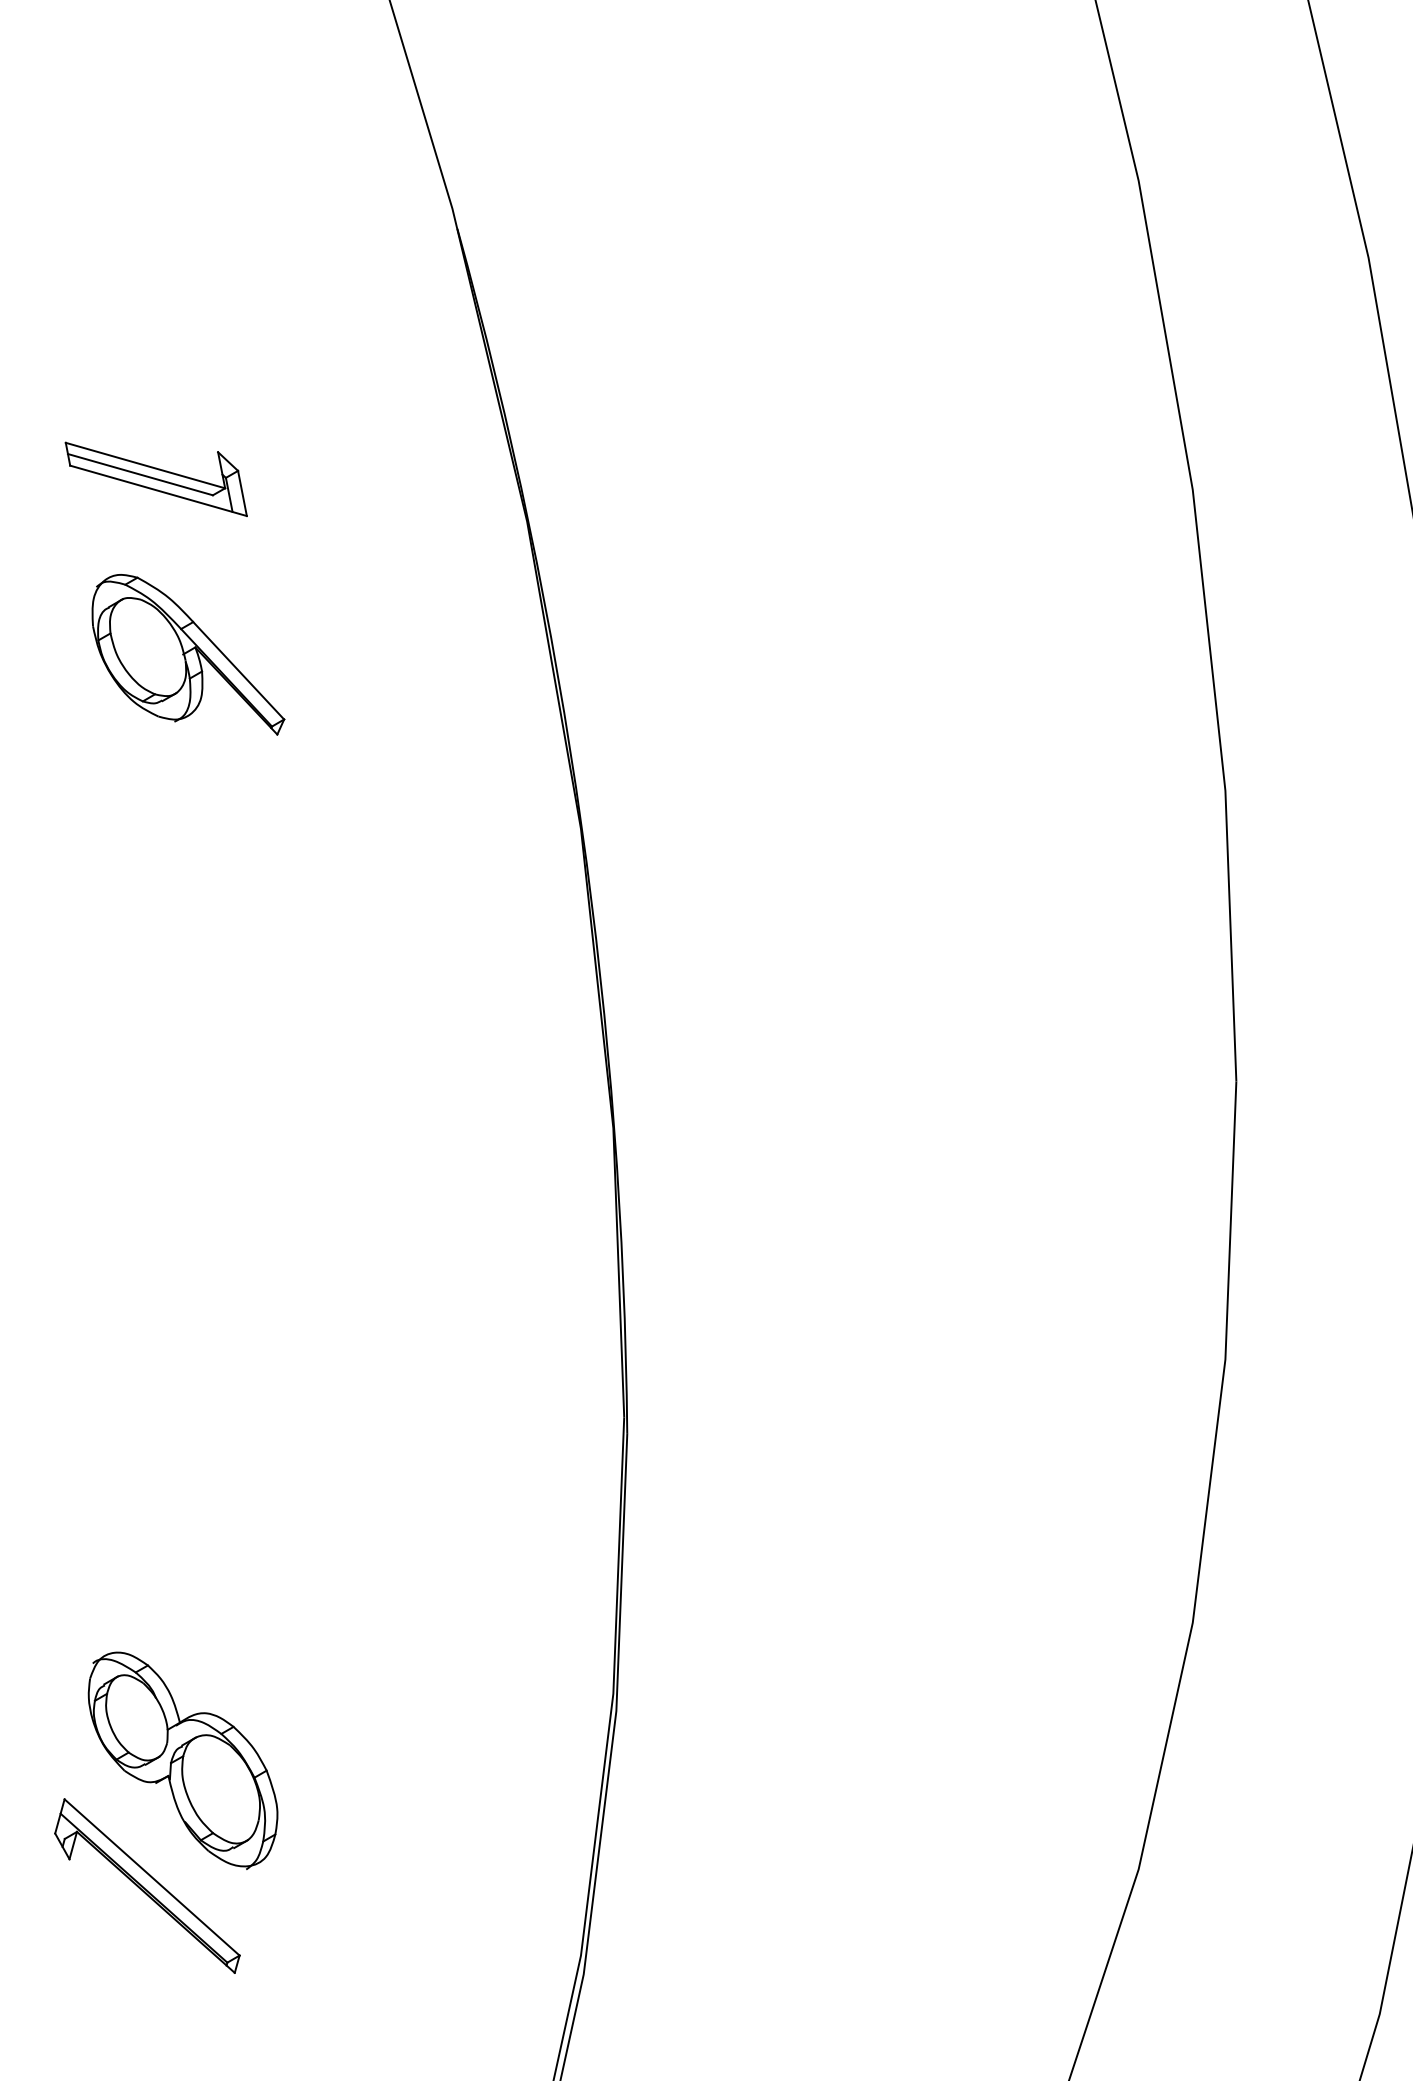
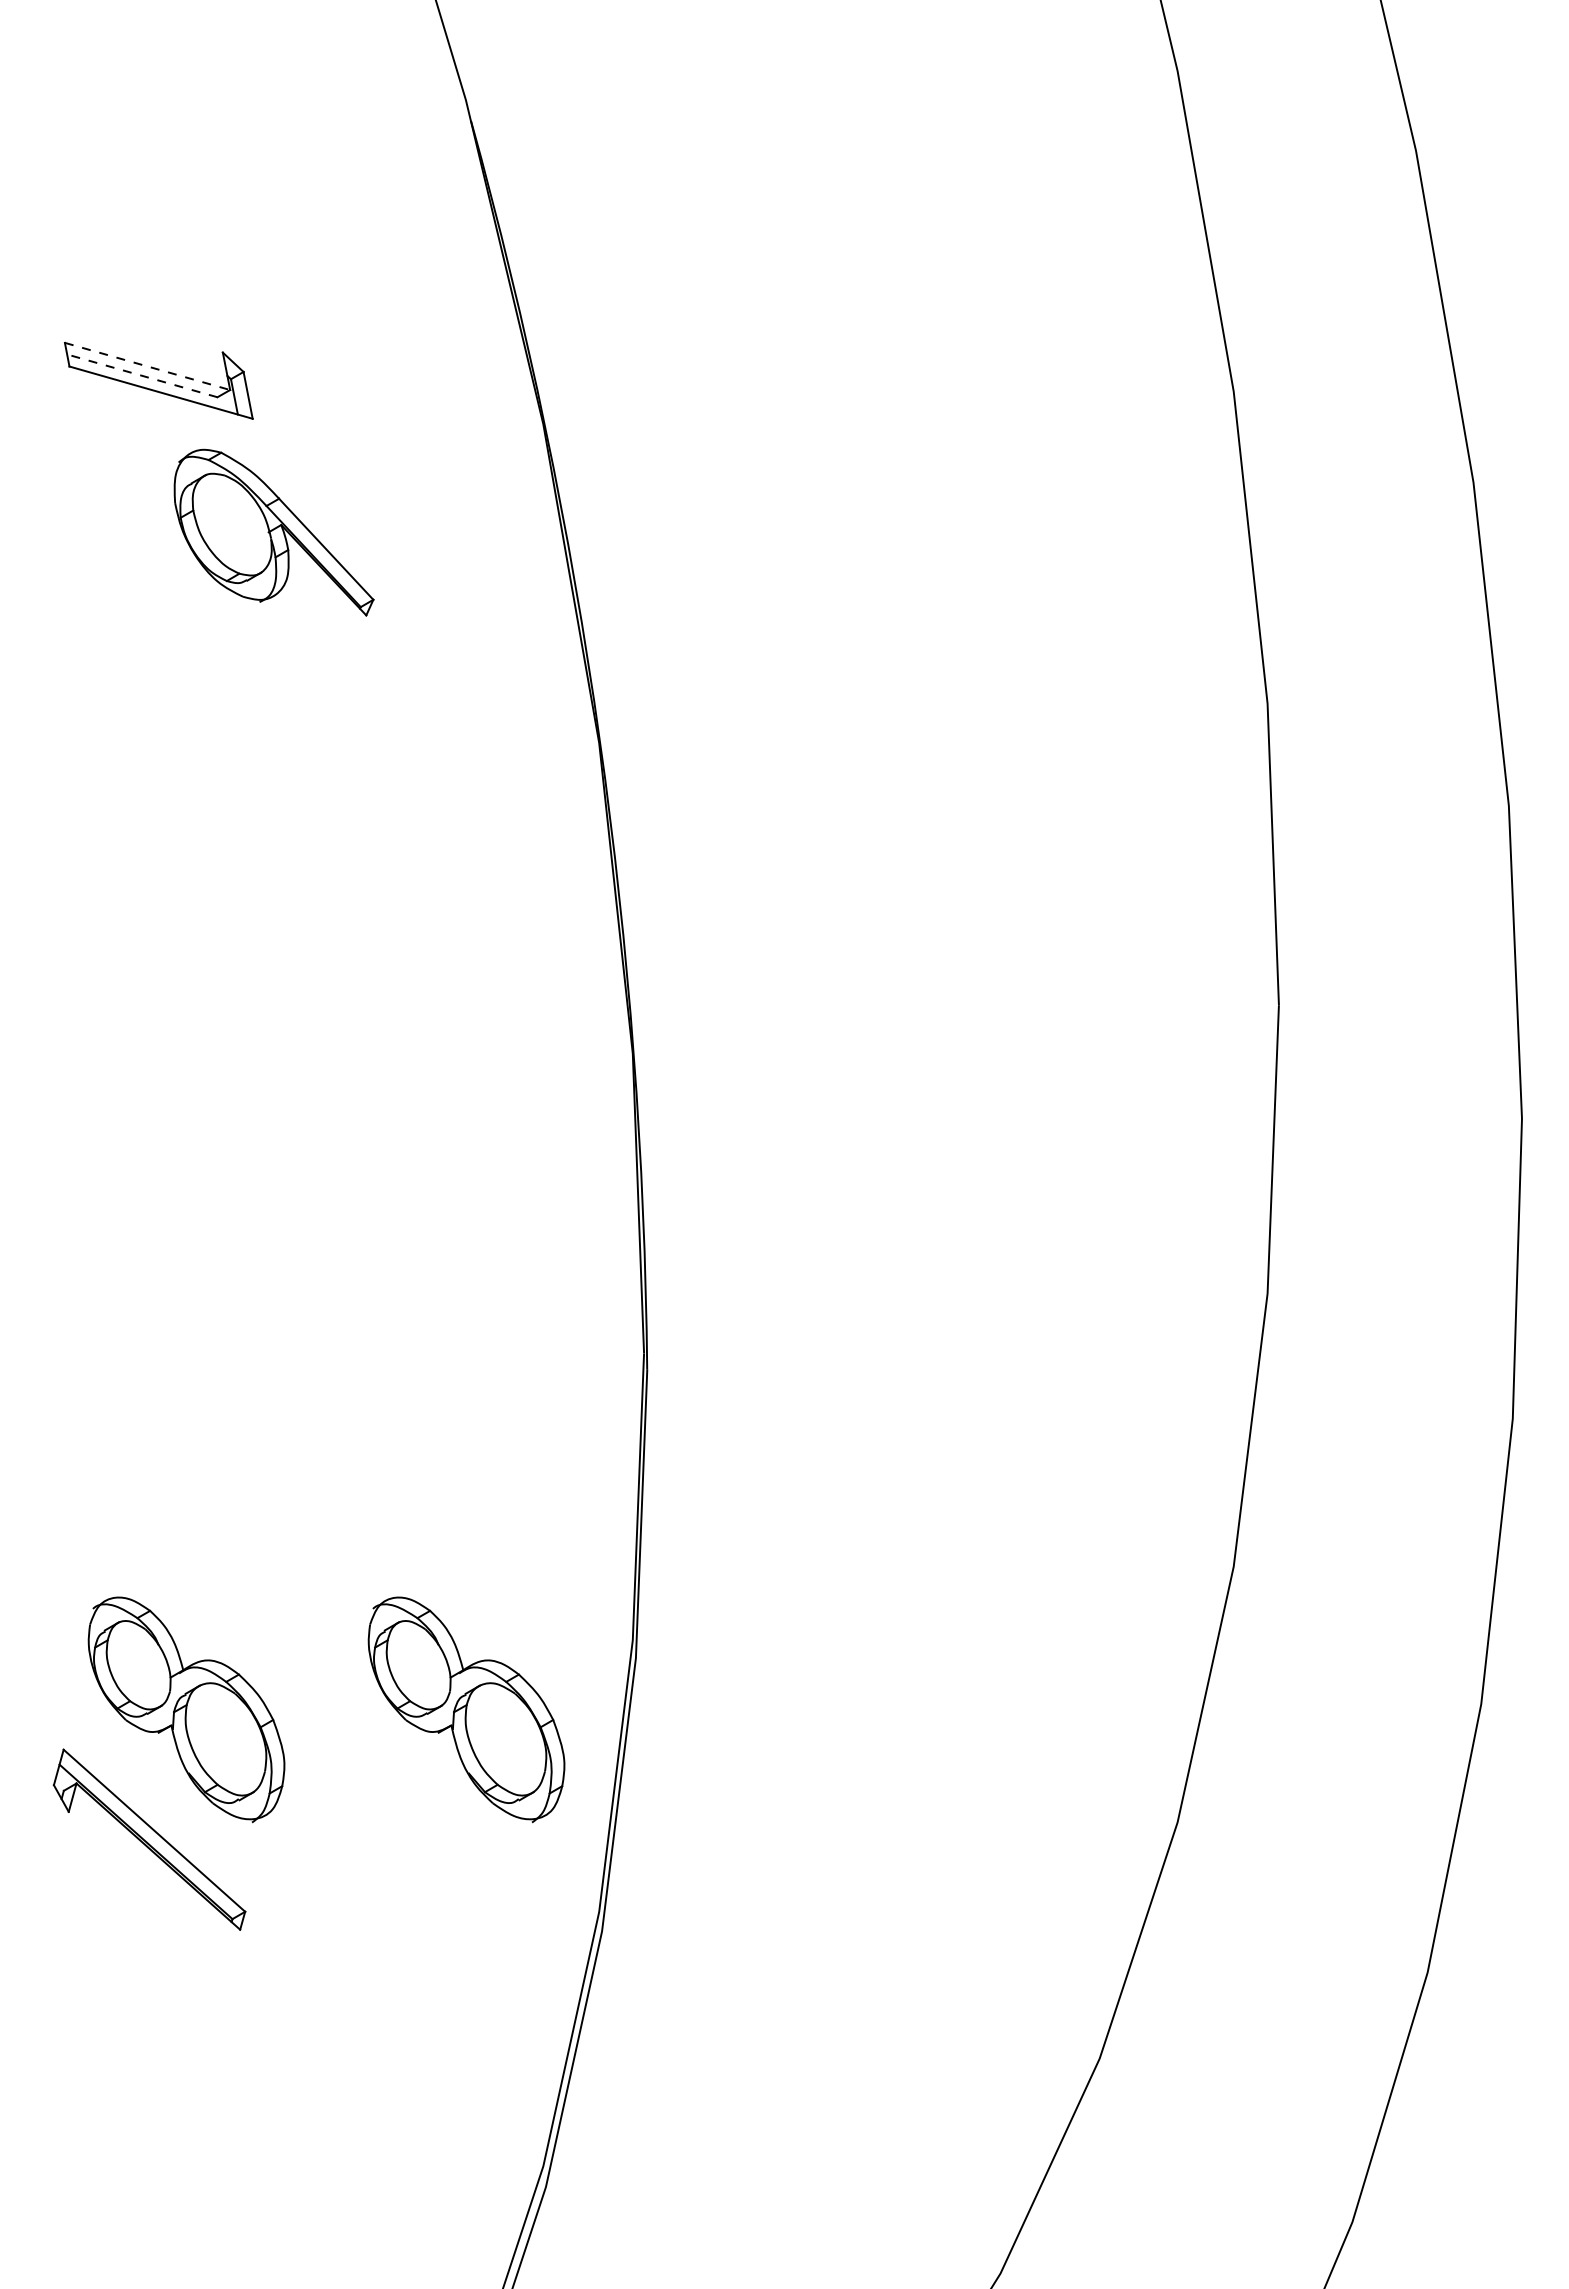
line: (145, 465) -> (147, 366), solid -> dashed
line: (139, 474) -> (141, 375), solid -> dashed
part: (187, 654) -> (273, 532), moved
part: (453, 1760) -> (466, 1709), added

